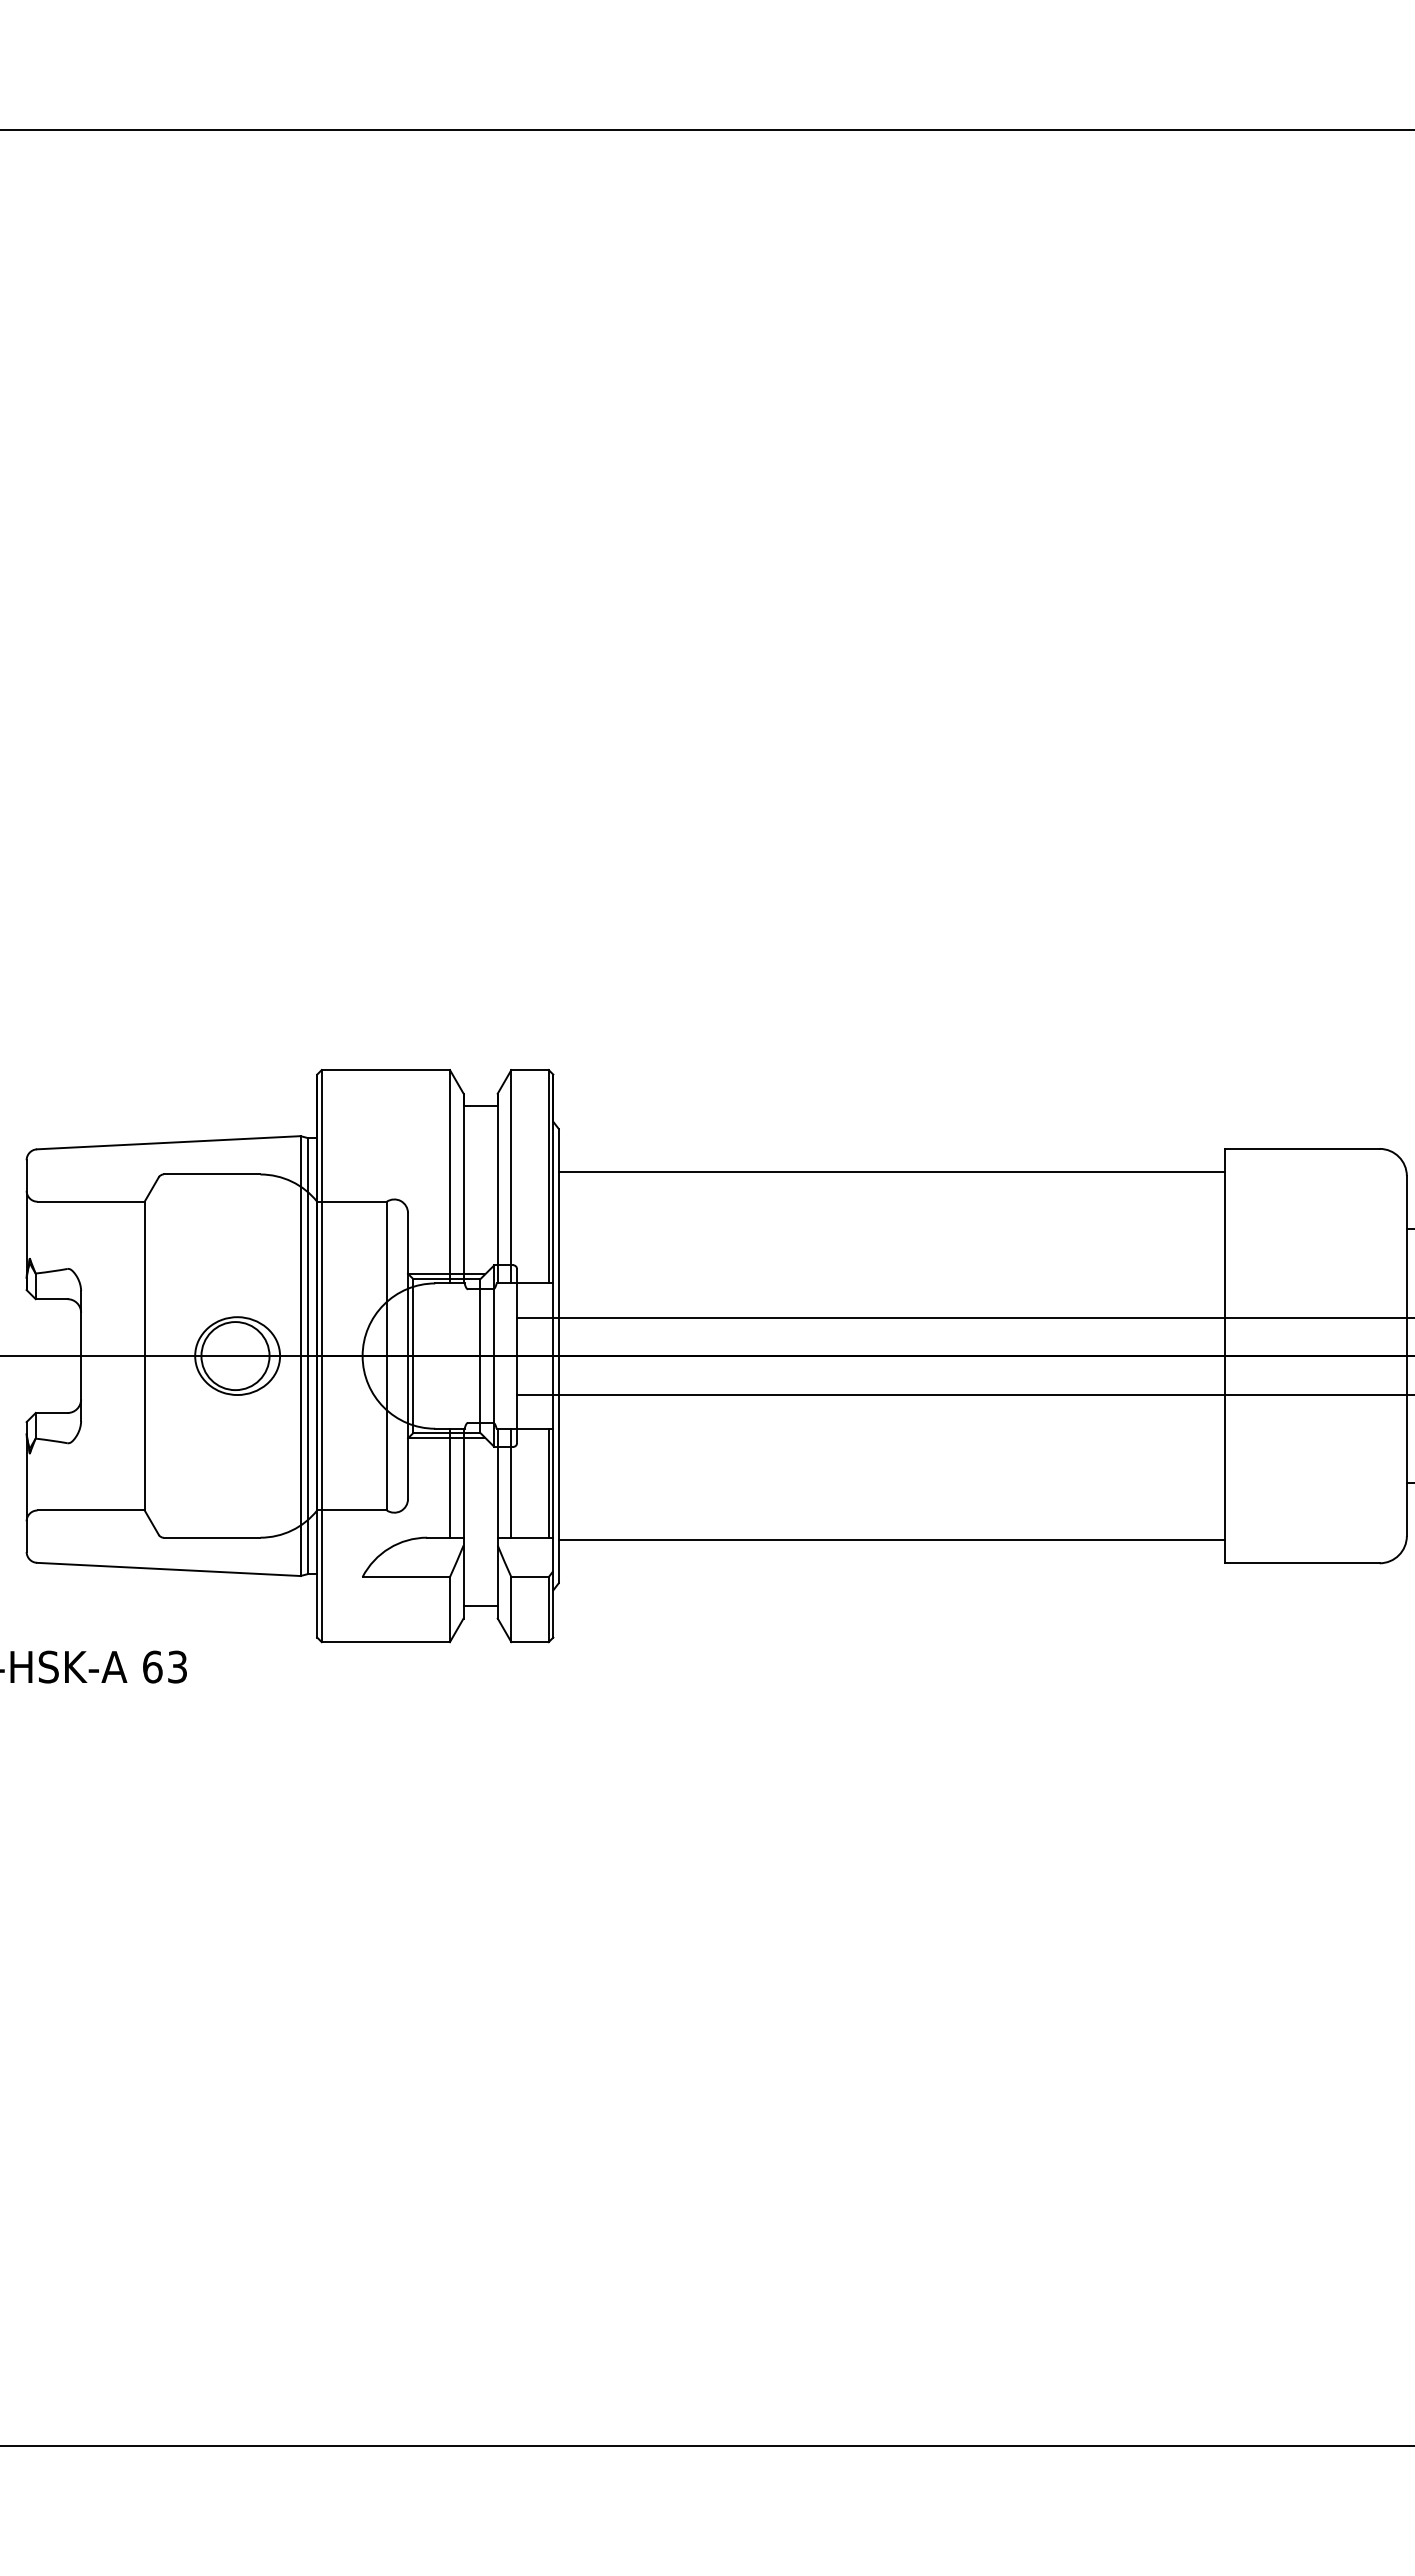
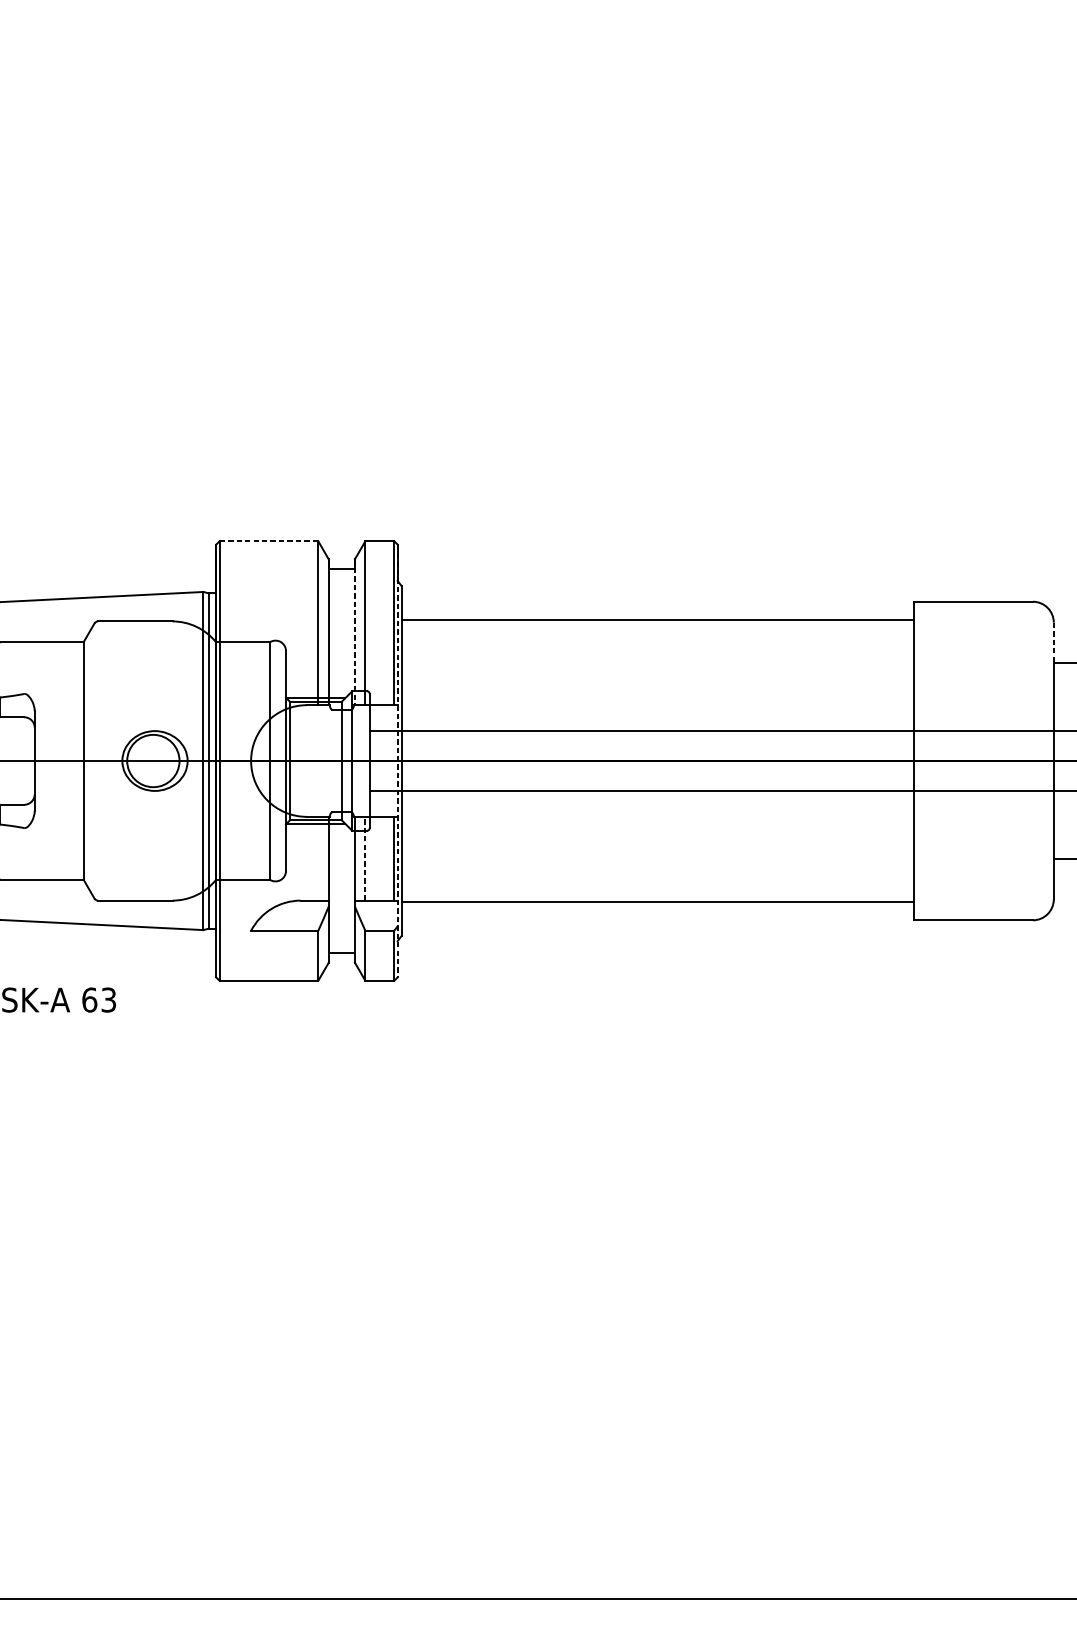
line: (386, 1070) -> (269, 541), solid -> dashed
line: (497, 1188) -> (354, 632), solid -> dashed
line: (1406, 1203) -> (1053, 643), solid -> dashed
line: (553, 1356) -> (397, 761), solid -> dashed
line: (449, 1482) -> (317, 858), removed
line: (511, 1482) -> (365, 858), solid -> dashed

